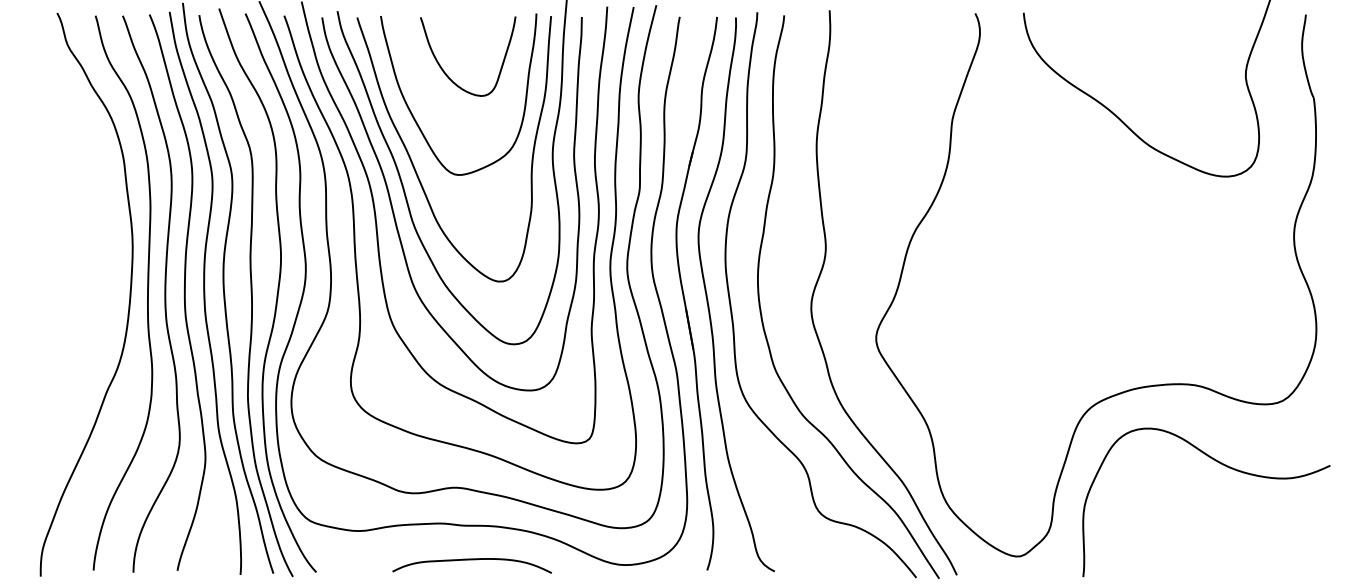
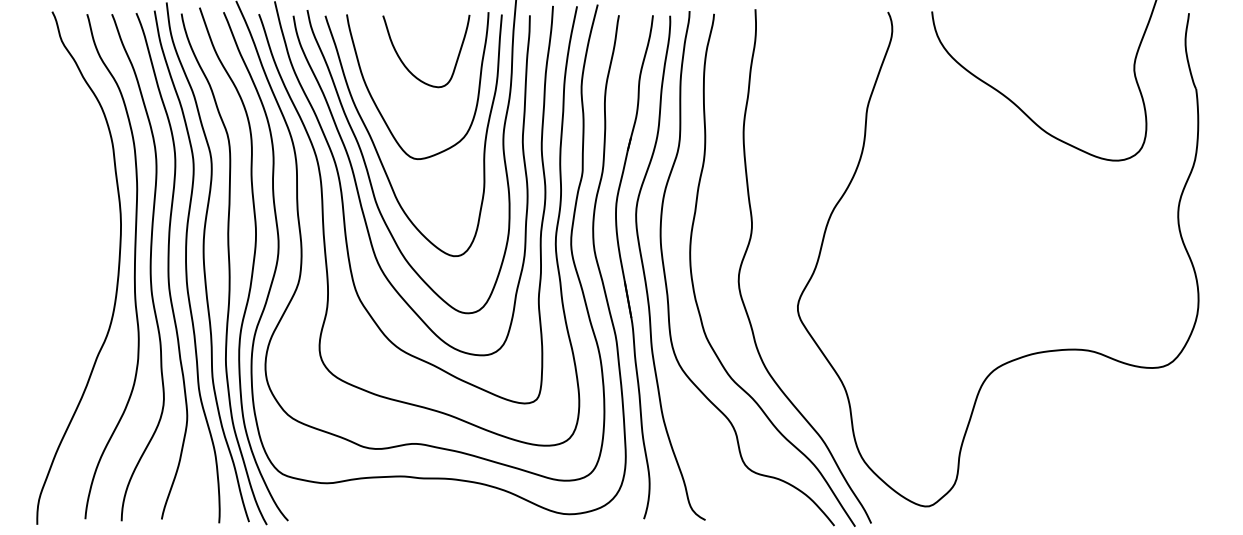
curve: (1225, 466) -> (1115, 424), removed
curve: (469, 560) -> (427, 510), removed

